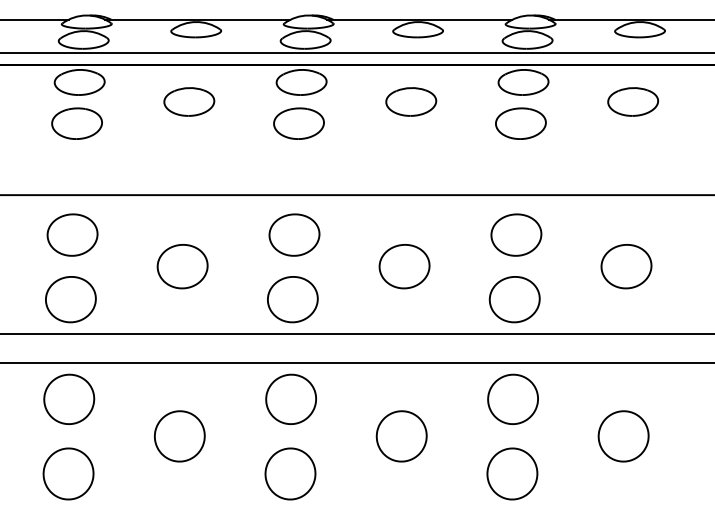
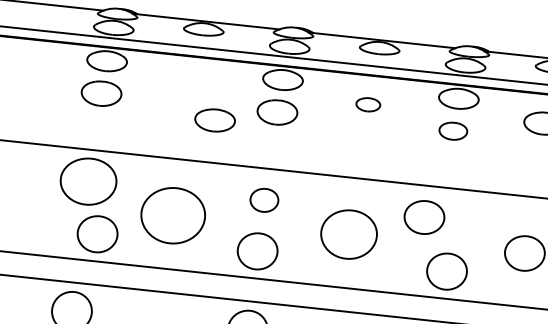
part: (189, 101) -> (215, 120), moved
part: (411, 101) -> (368, 104), size x0.6
part: (520, 123) -> (452, 131), size x0.7
part: (72, 234) -> (88, 181), size x1.4
part: (294, 234) -> (264, 199), size x0.7
part: (516, 234) -> (424, 217), moved
part: (182, 266) -> (172, 215), size x1.6
part: (404, 266) -> (348, 234), size x1.4
part: (70, 299) -> (97, 234), moved
part: (514, 299) -> (446, 271), moved

